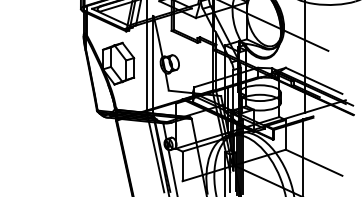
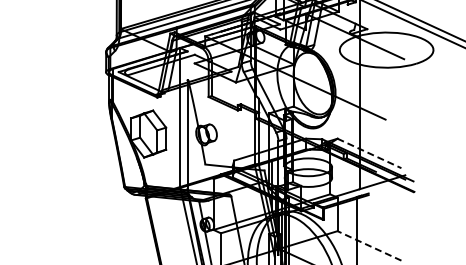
line: (314, 80) -> (369, 153), solid -> dashed
line: (314, 162) -> (369, 245), solid -> dashed

